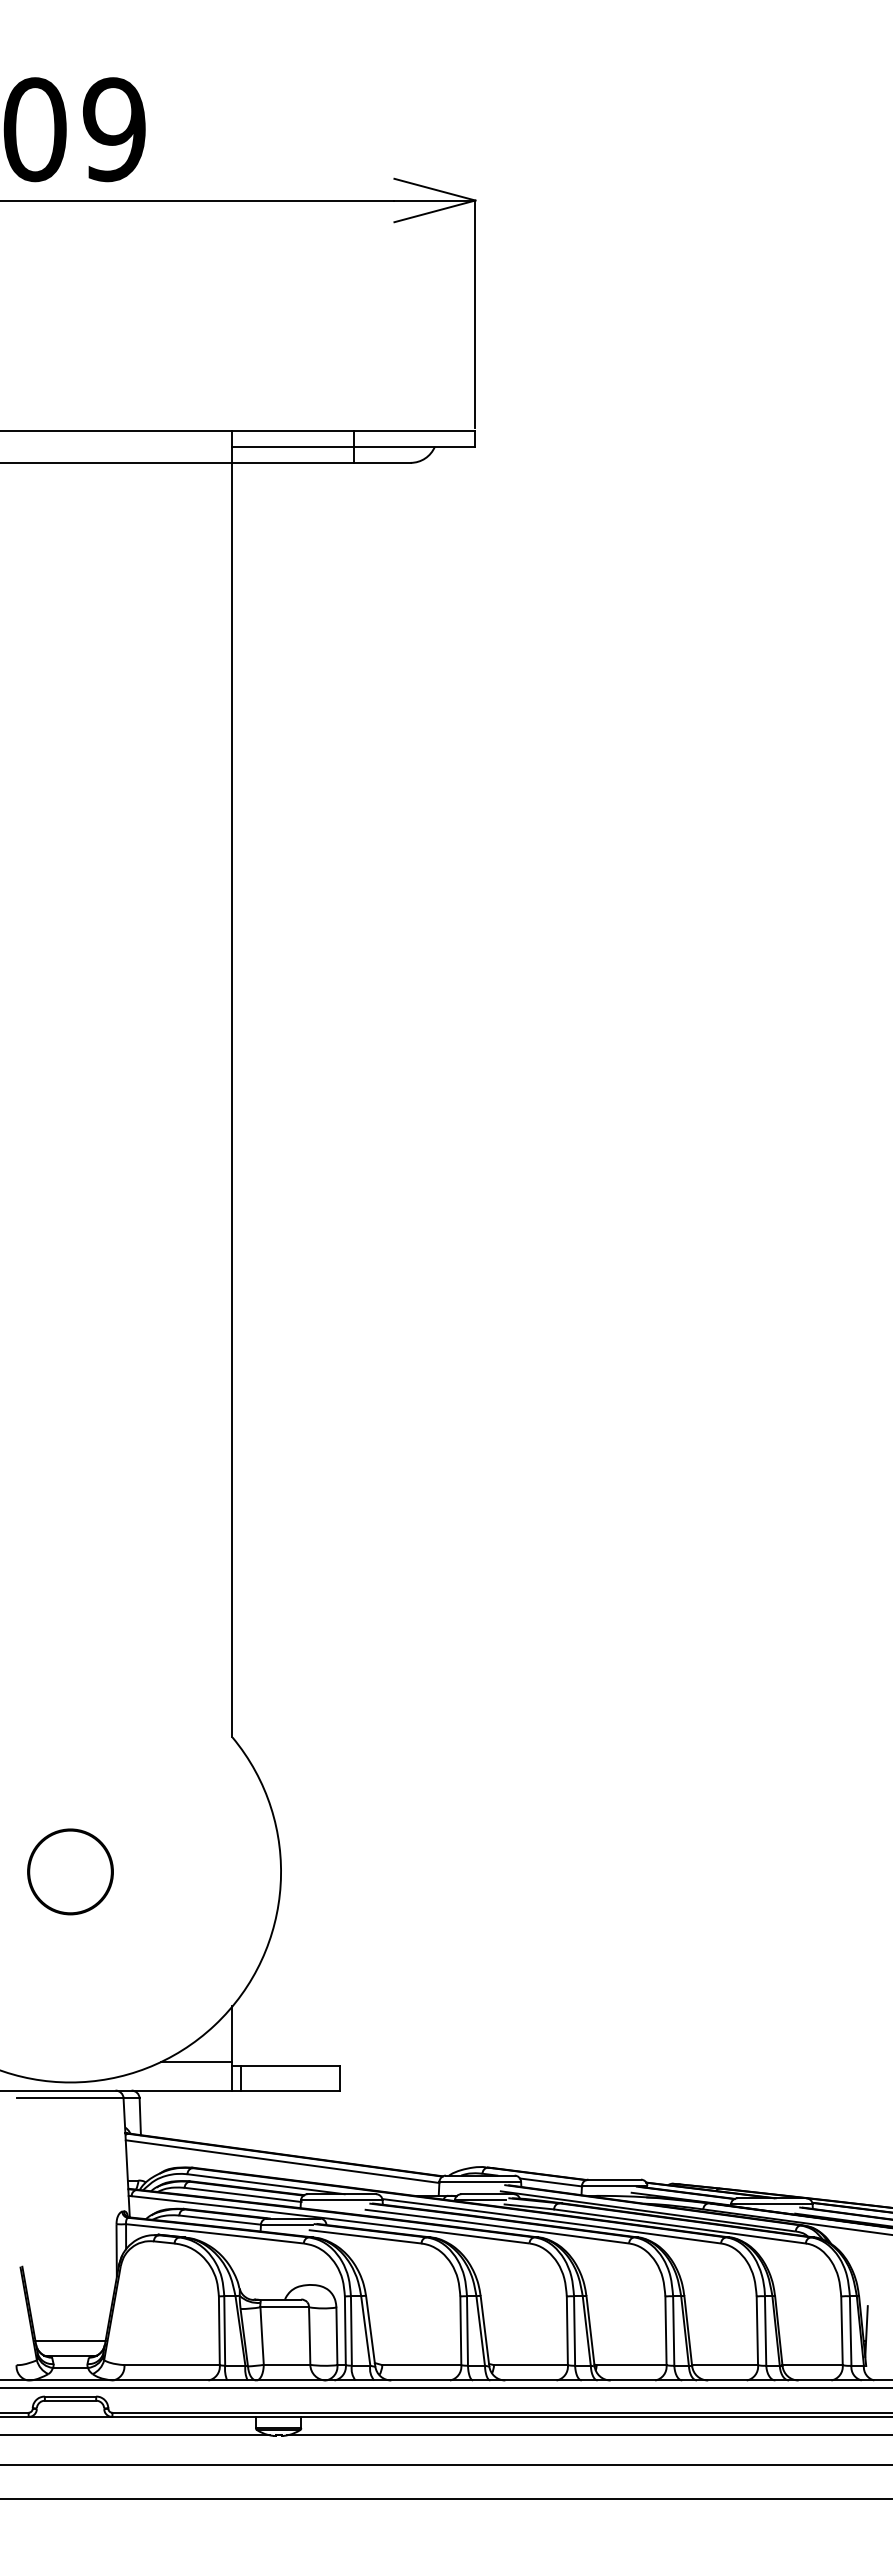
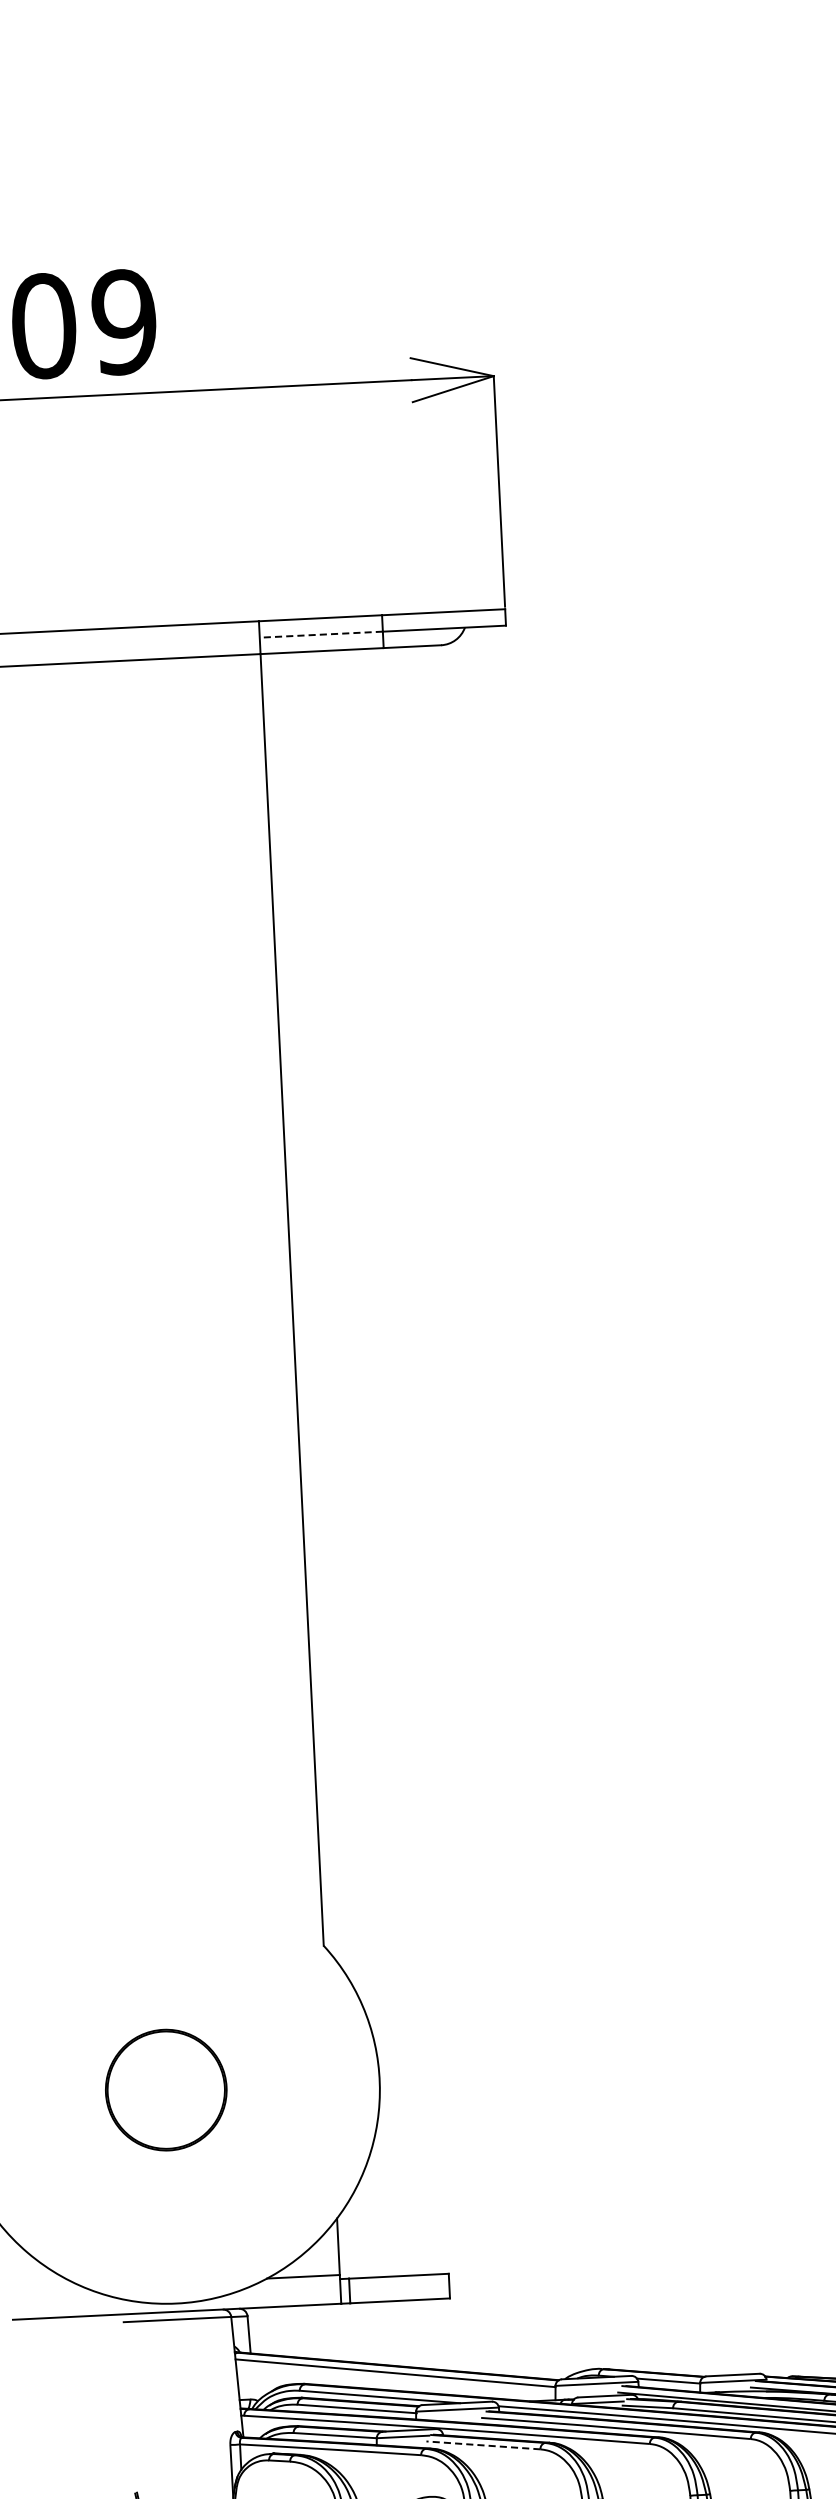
line: (293, 446) -> (321, 634), solid -> dashed
circle: (70, 1871) -> (166, 2089), size x1.4
line: (365, 2236) -> (483, 2445), solid -> dashed

